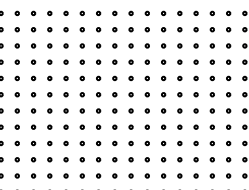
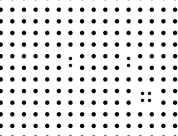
part: (98, 85) -> (70, 61), size x0.6
part: (179, 85) -> (128, 61), size x0.6
part: (203, 134) -> (145, 96), size x0.6

